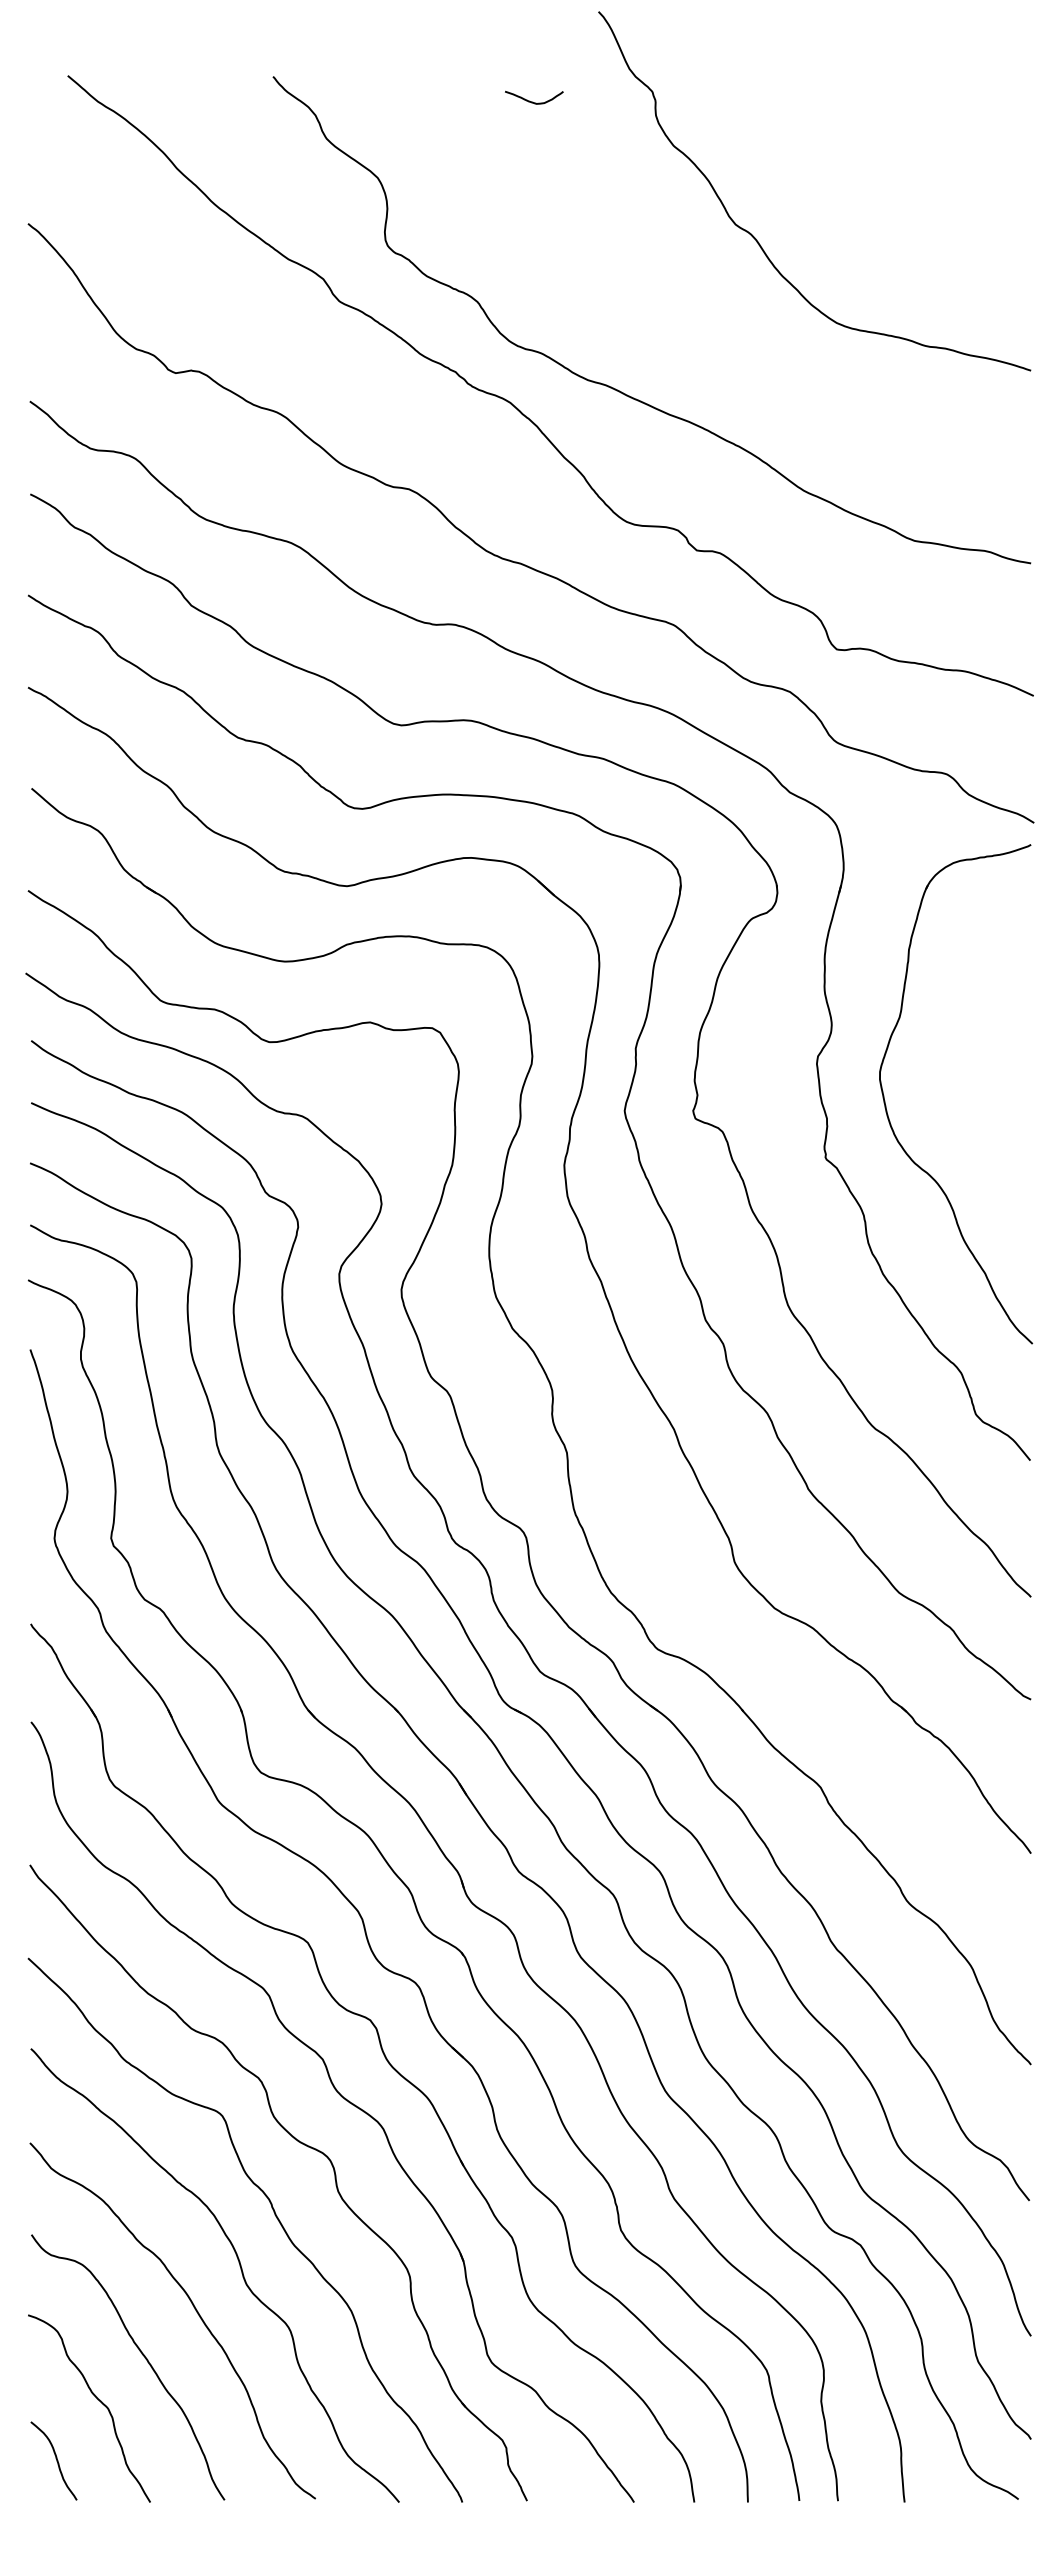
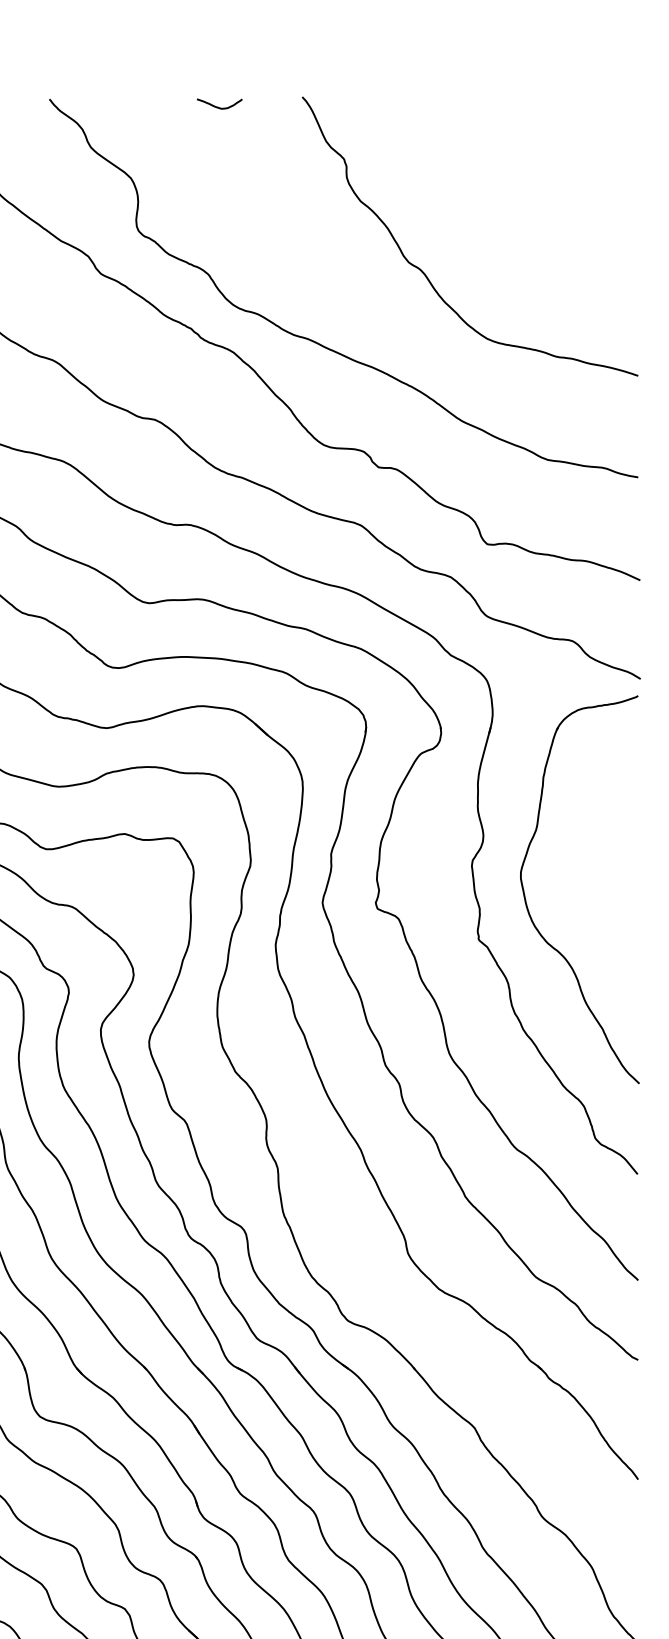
curve: (532, 101) -> (218, 106), moved
curve: (756, 238) -> (424, 273), moved

